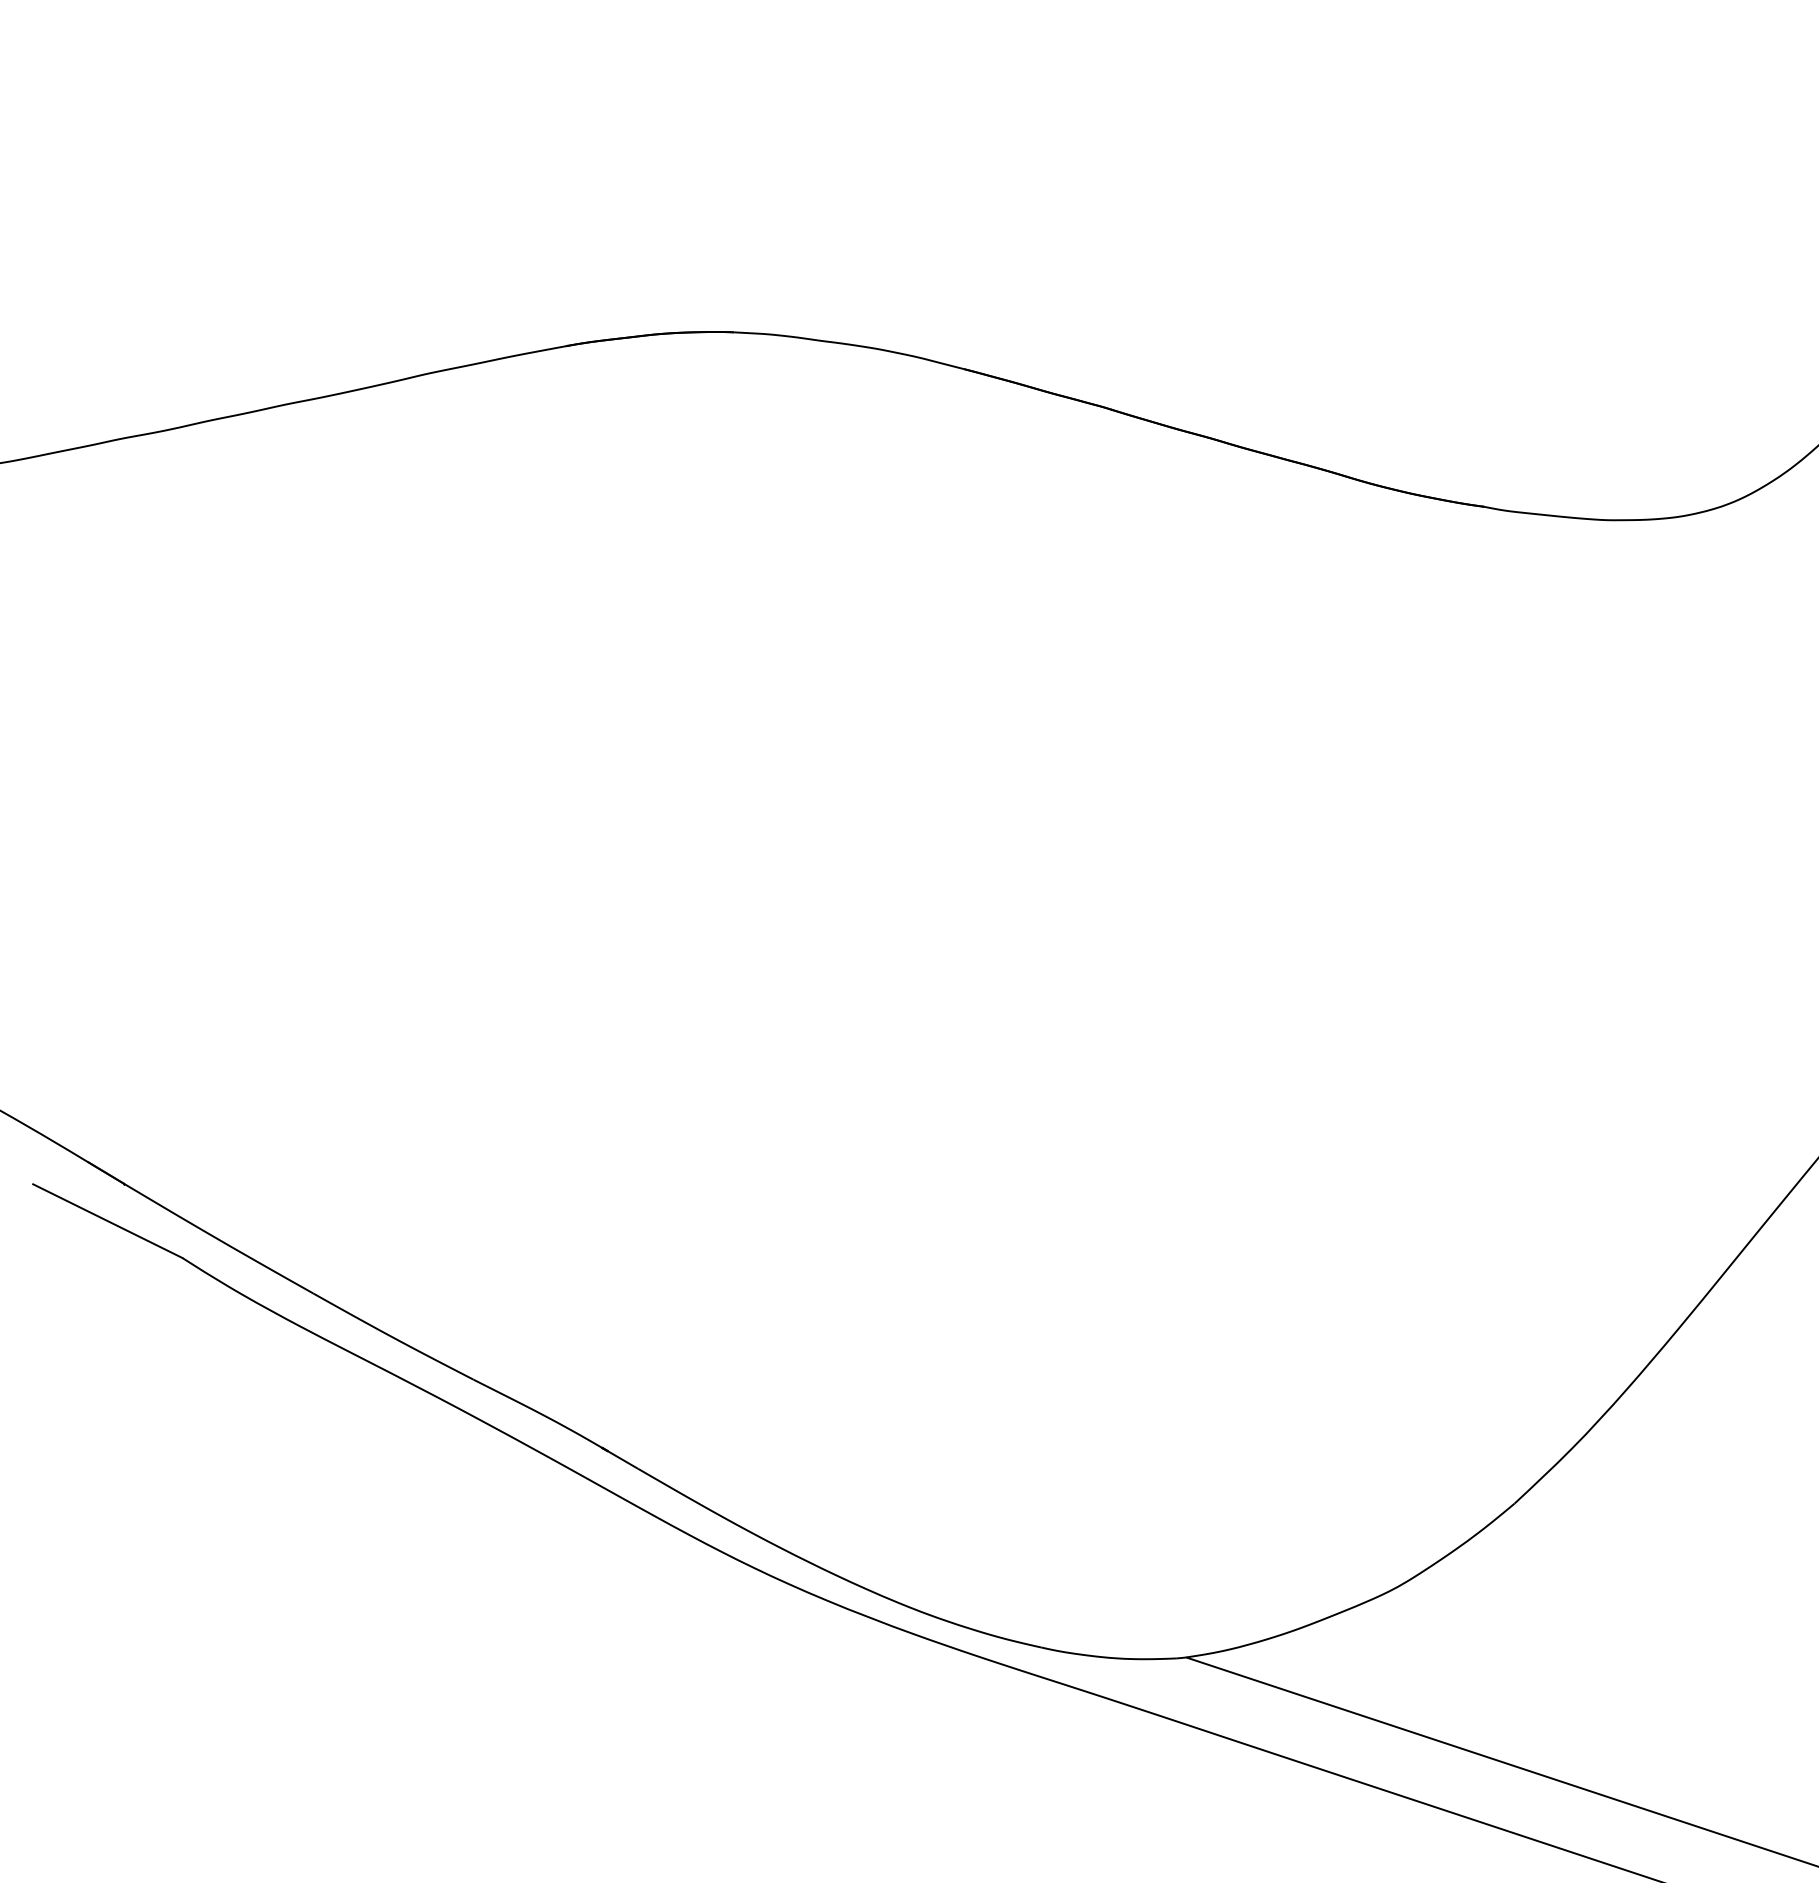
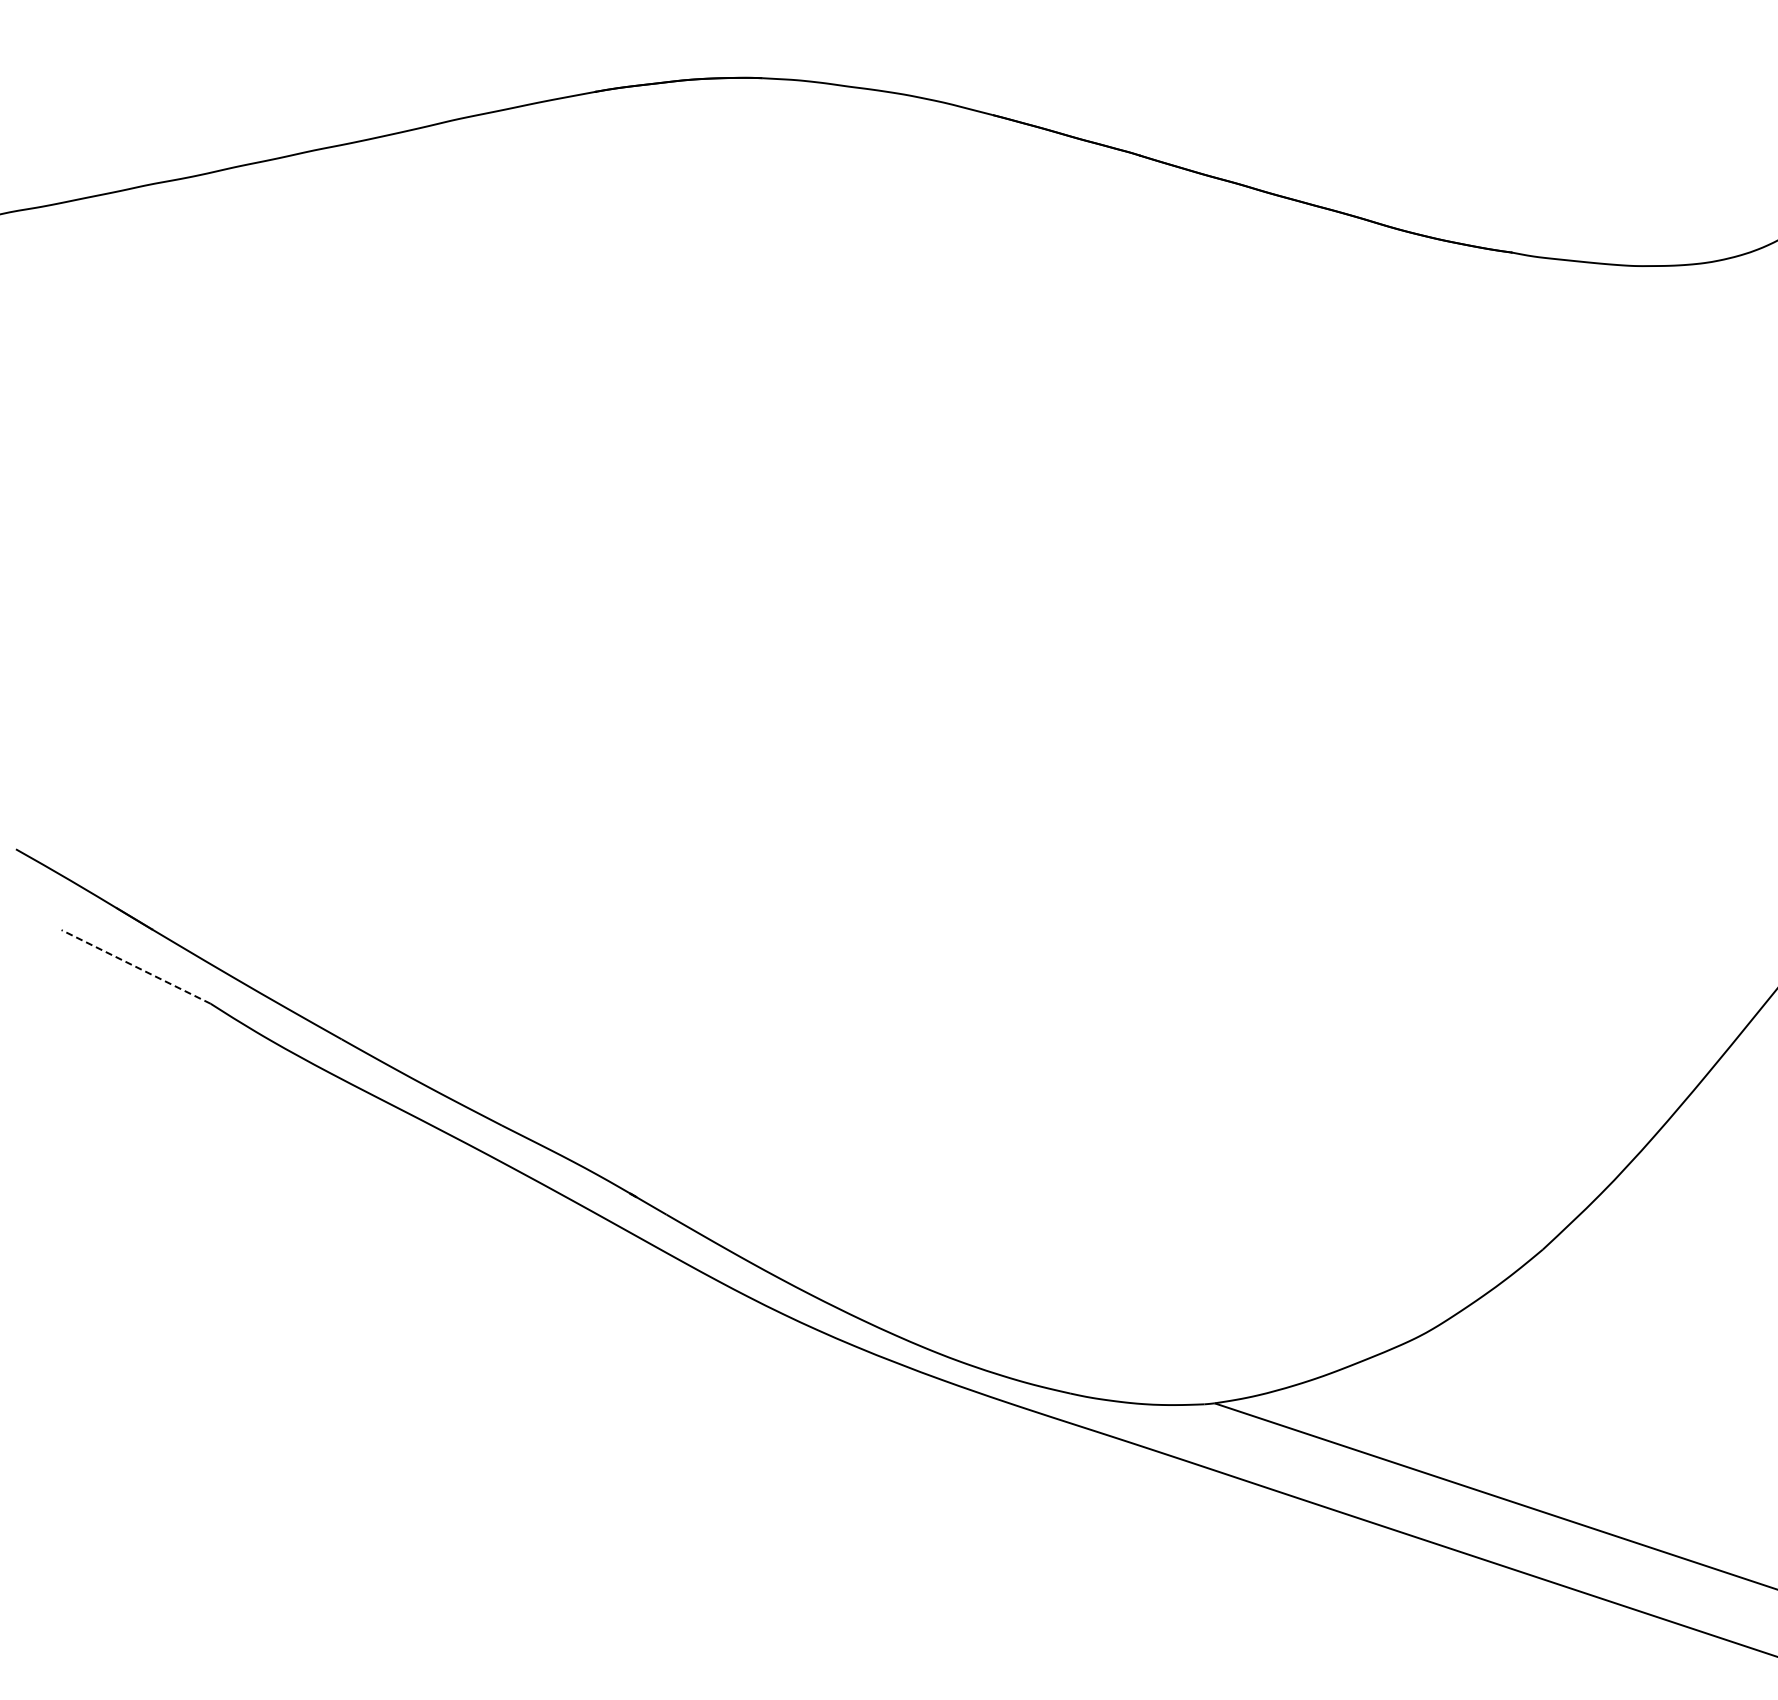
line: (107, 1220) -> (135, 966), solid -> dashed

